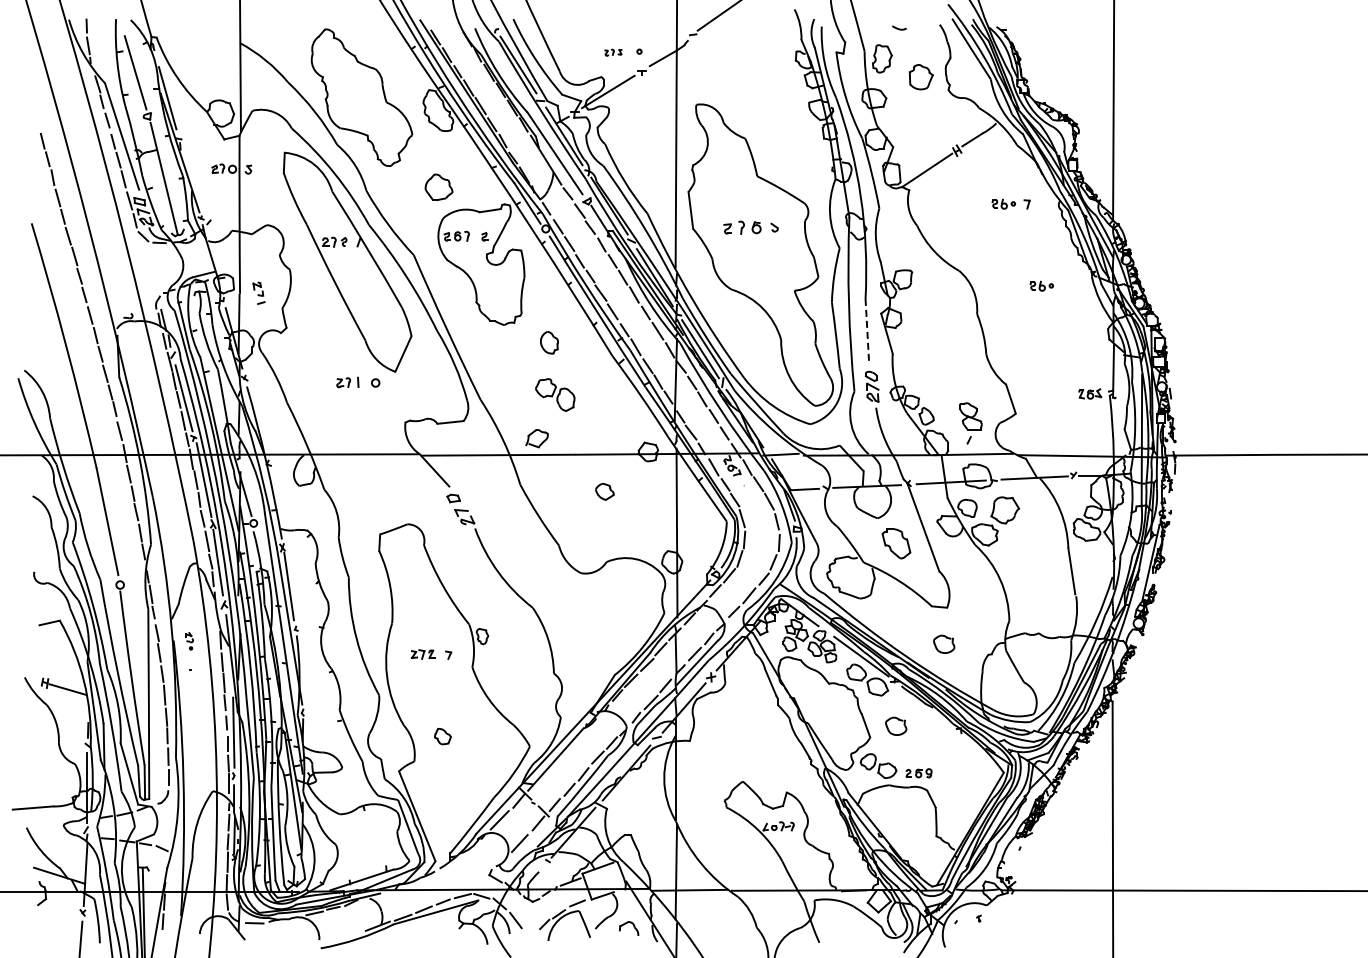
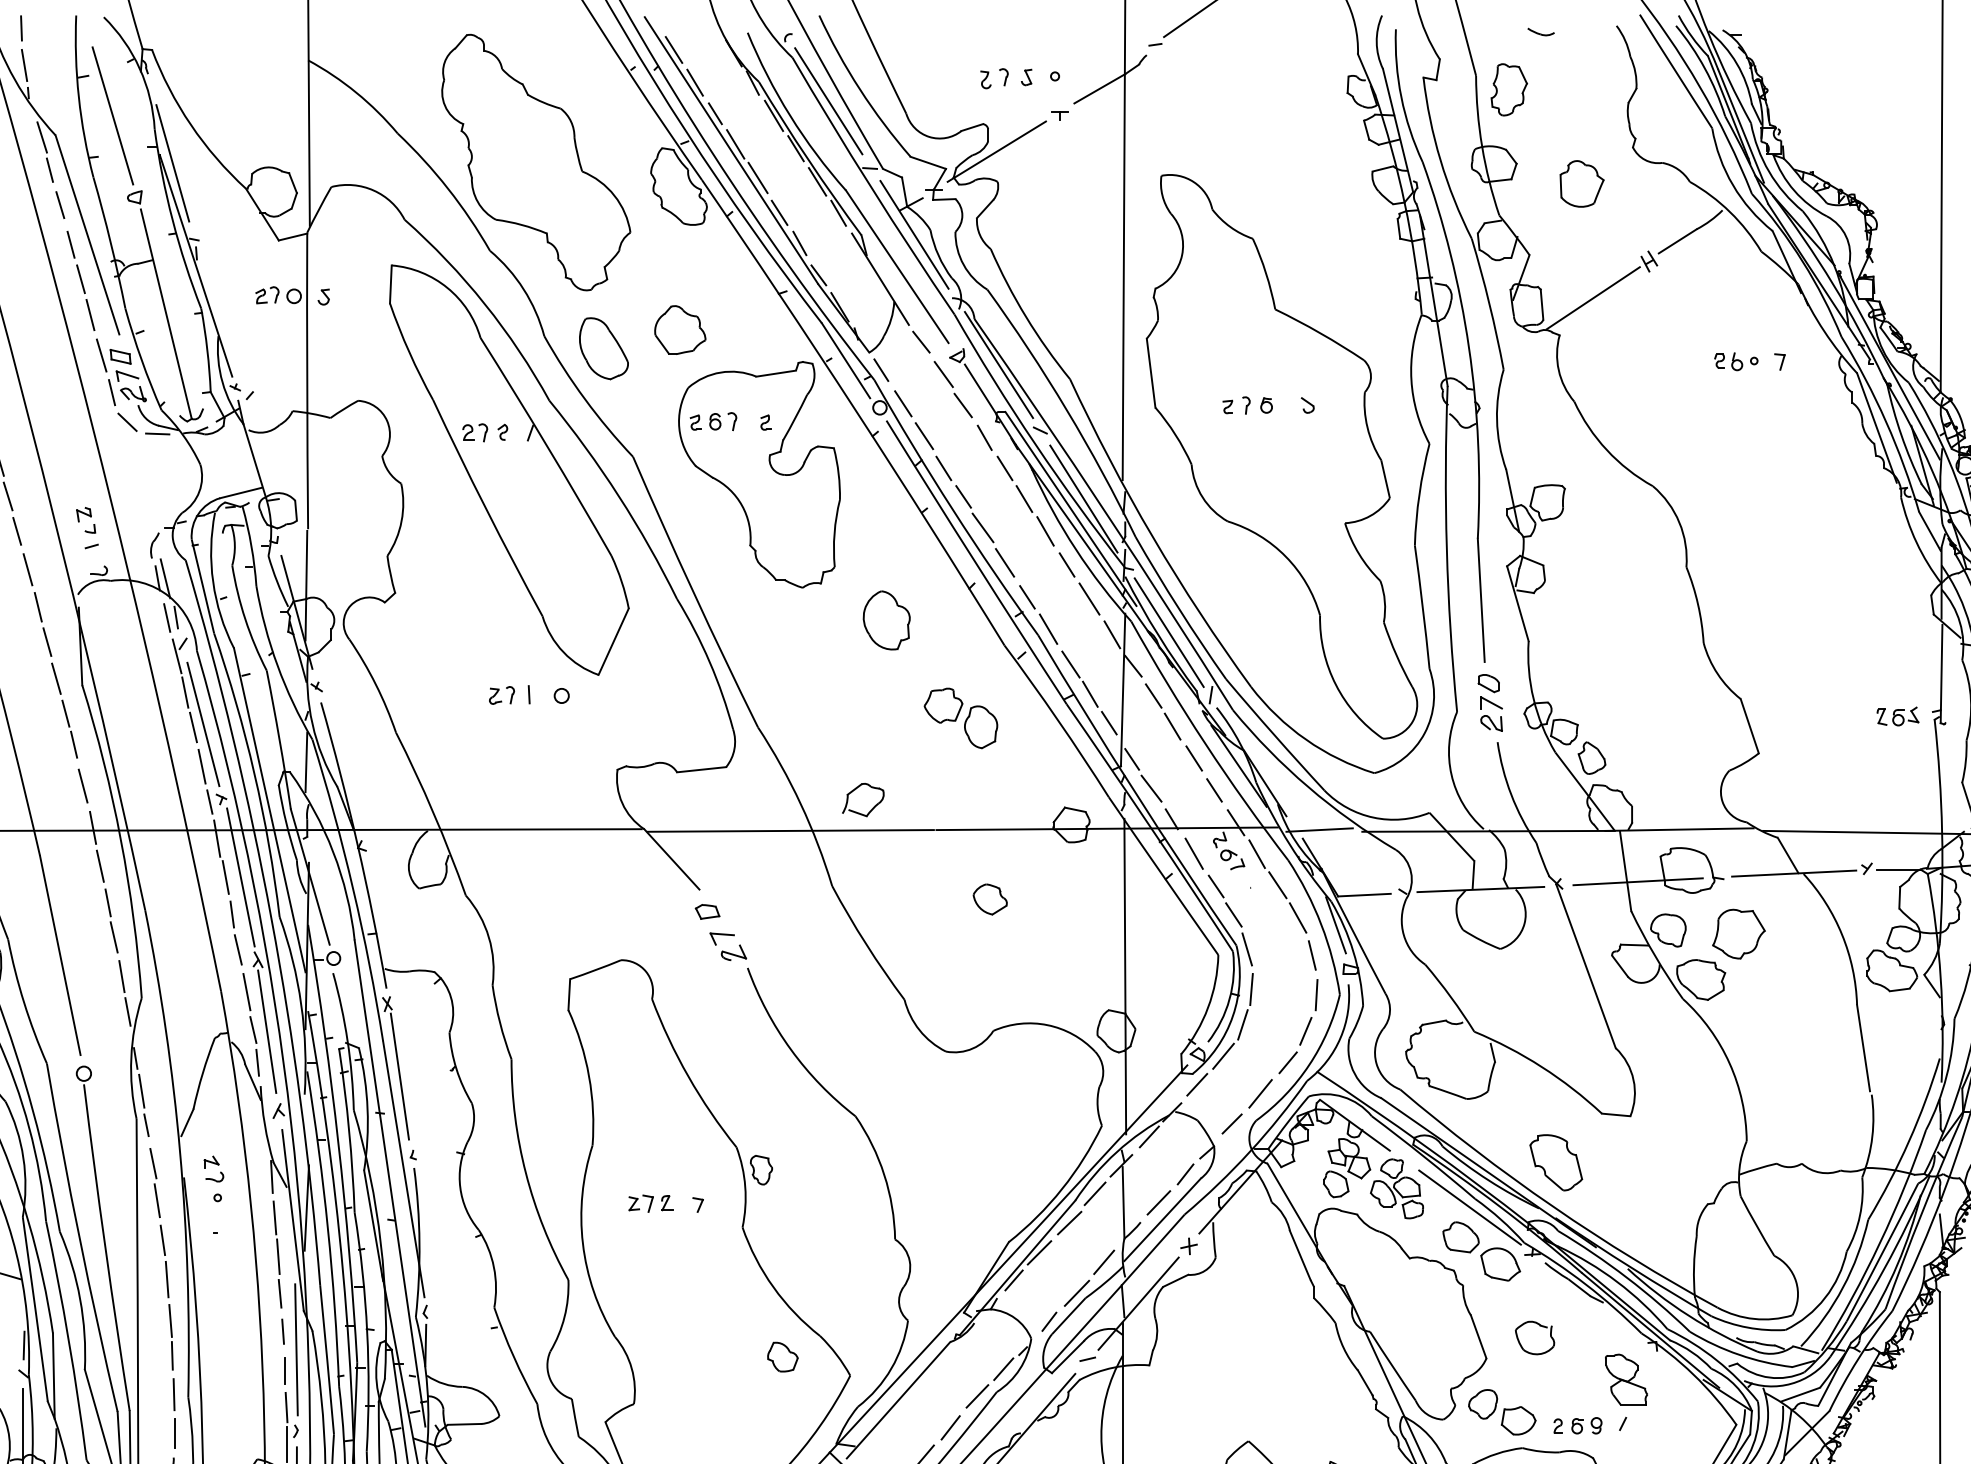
part: (613, 52) -> (1006, 77), size x1.67
part: (920, 77) -> (1580, 184), moved
part: (398, 197) -> (604, 349), added
part: (742, 227) -> (1247, 405), size x0.71
part: (1041, 285) -> (1806, 513), removed
part: (258, 292) -> (86, 526), moved
line: (867, 332) -> (1481, 601), dashed -> solid
part: (549, 342) -> (886, 620), size x1.43
part: (555, 394) -> (961, 717), moved
part: (970, 423) -> (1625, 1392), moved
part: (896, 543) -> (1556, 1162), moved
part: (189, 641) -> (213, 1179), size x1.43
part: (944, 643) -> (1625, 1183), removed
part: (442, 736) -> (782, 1356), moved

